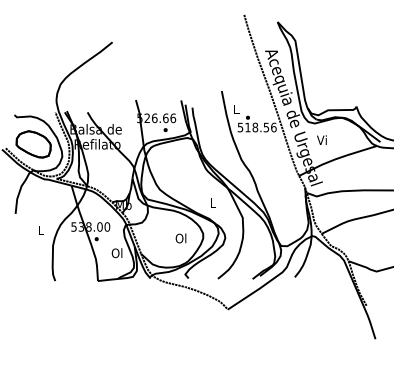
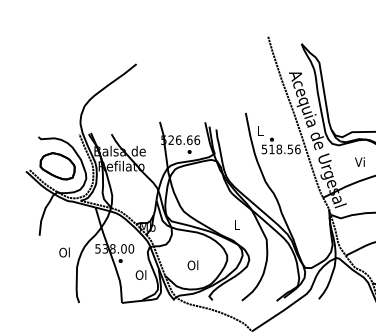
text: (321, 139) -> (359, 161), moved
text: (40, 230) -> (64, 252), L -> Ol
text: (180, 238) -> (192, 265), moved

